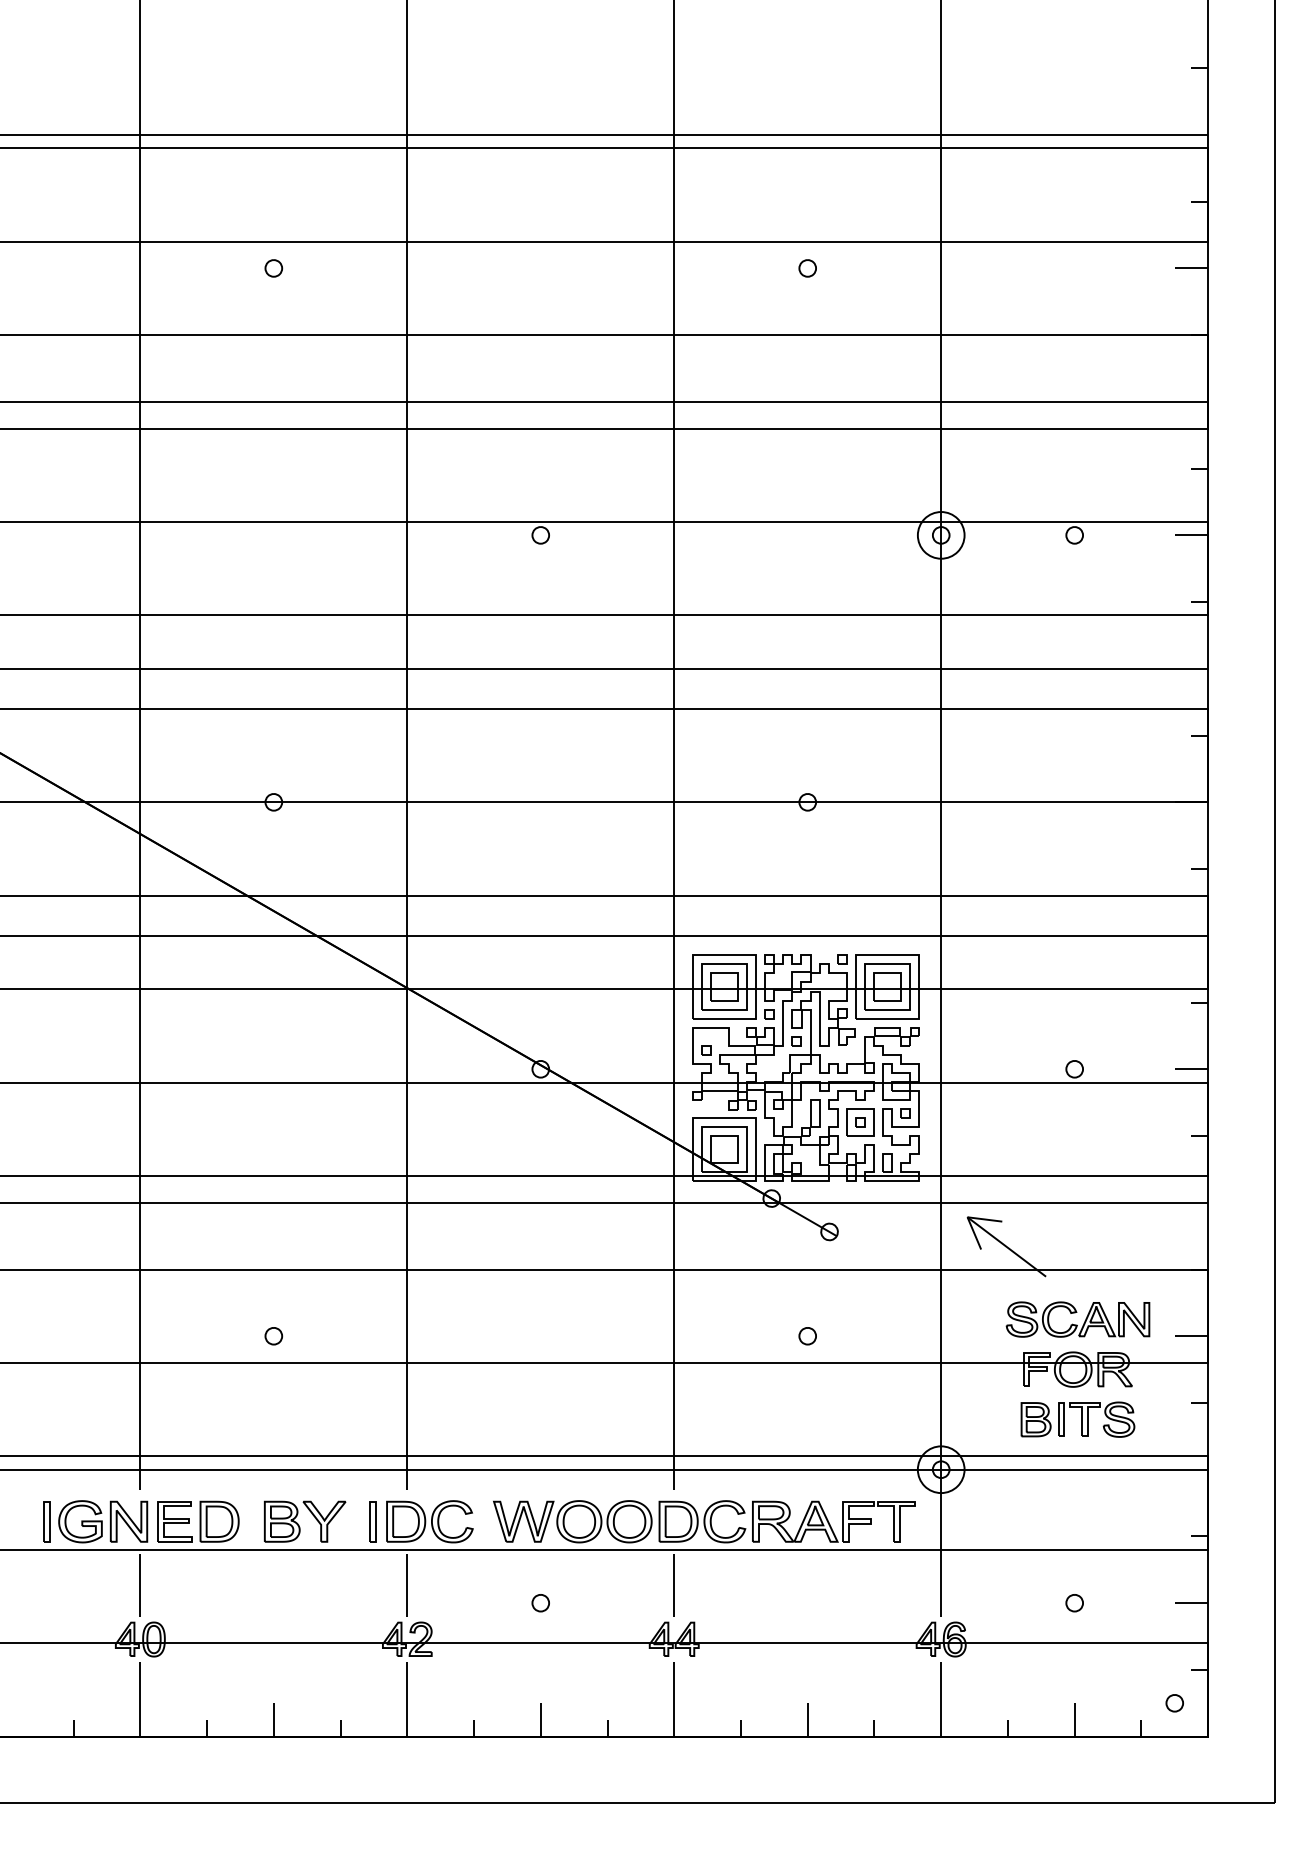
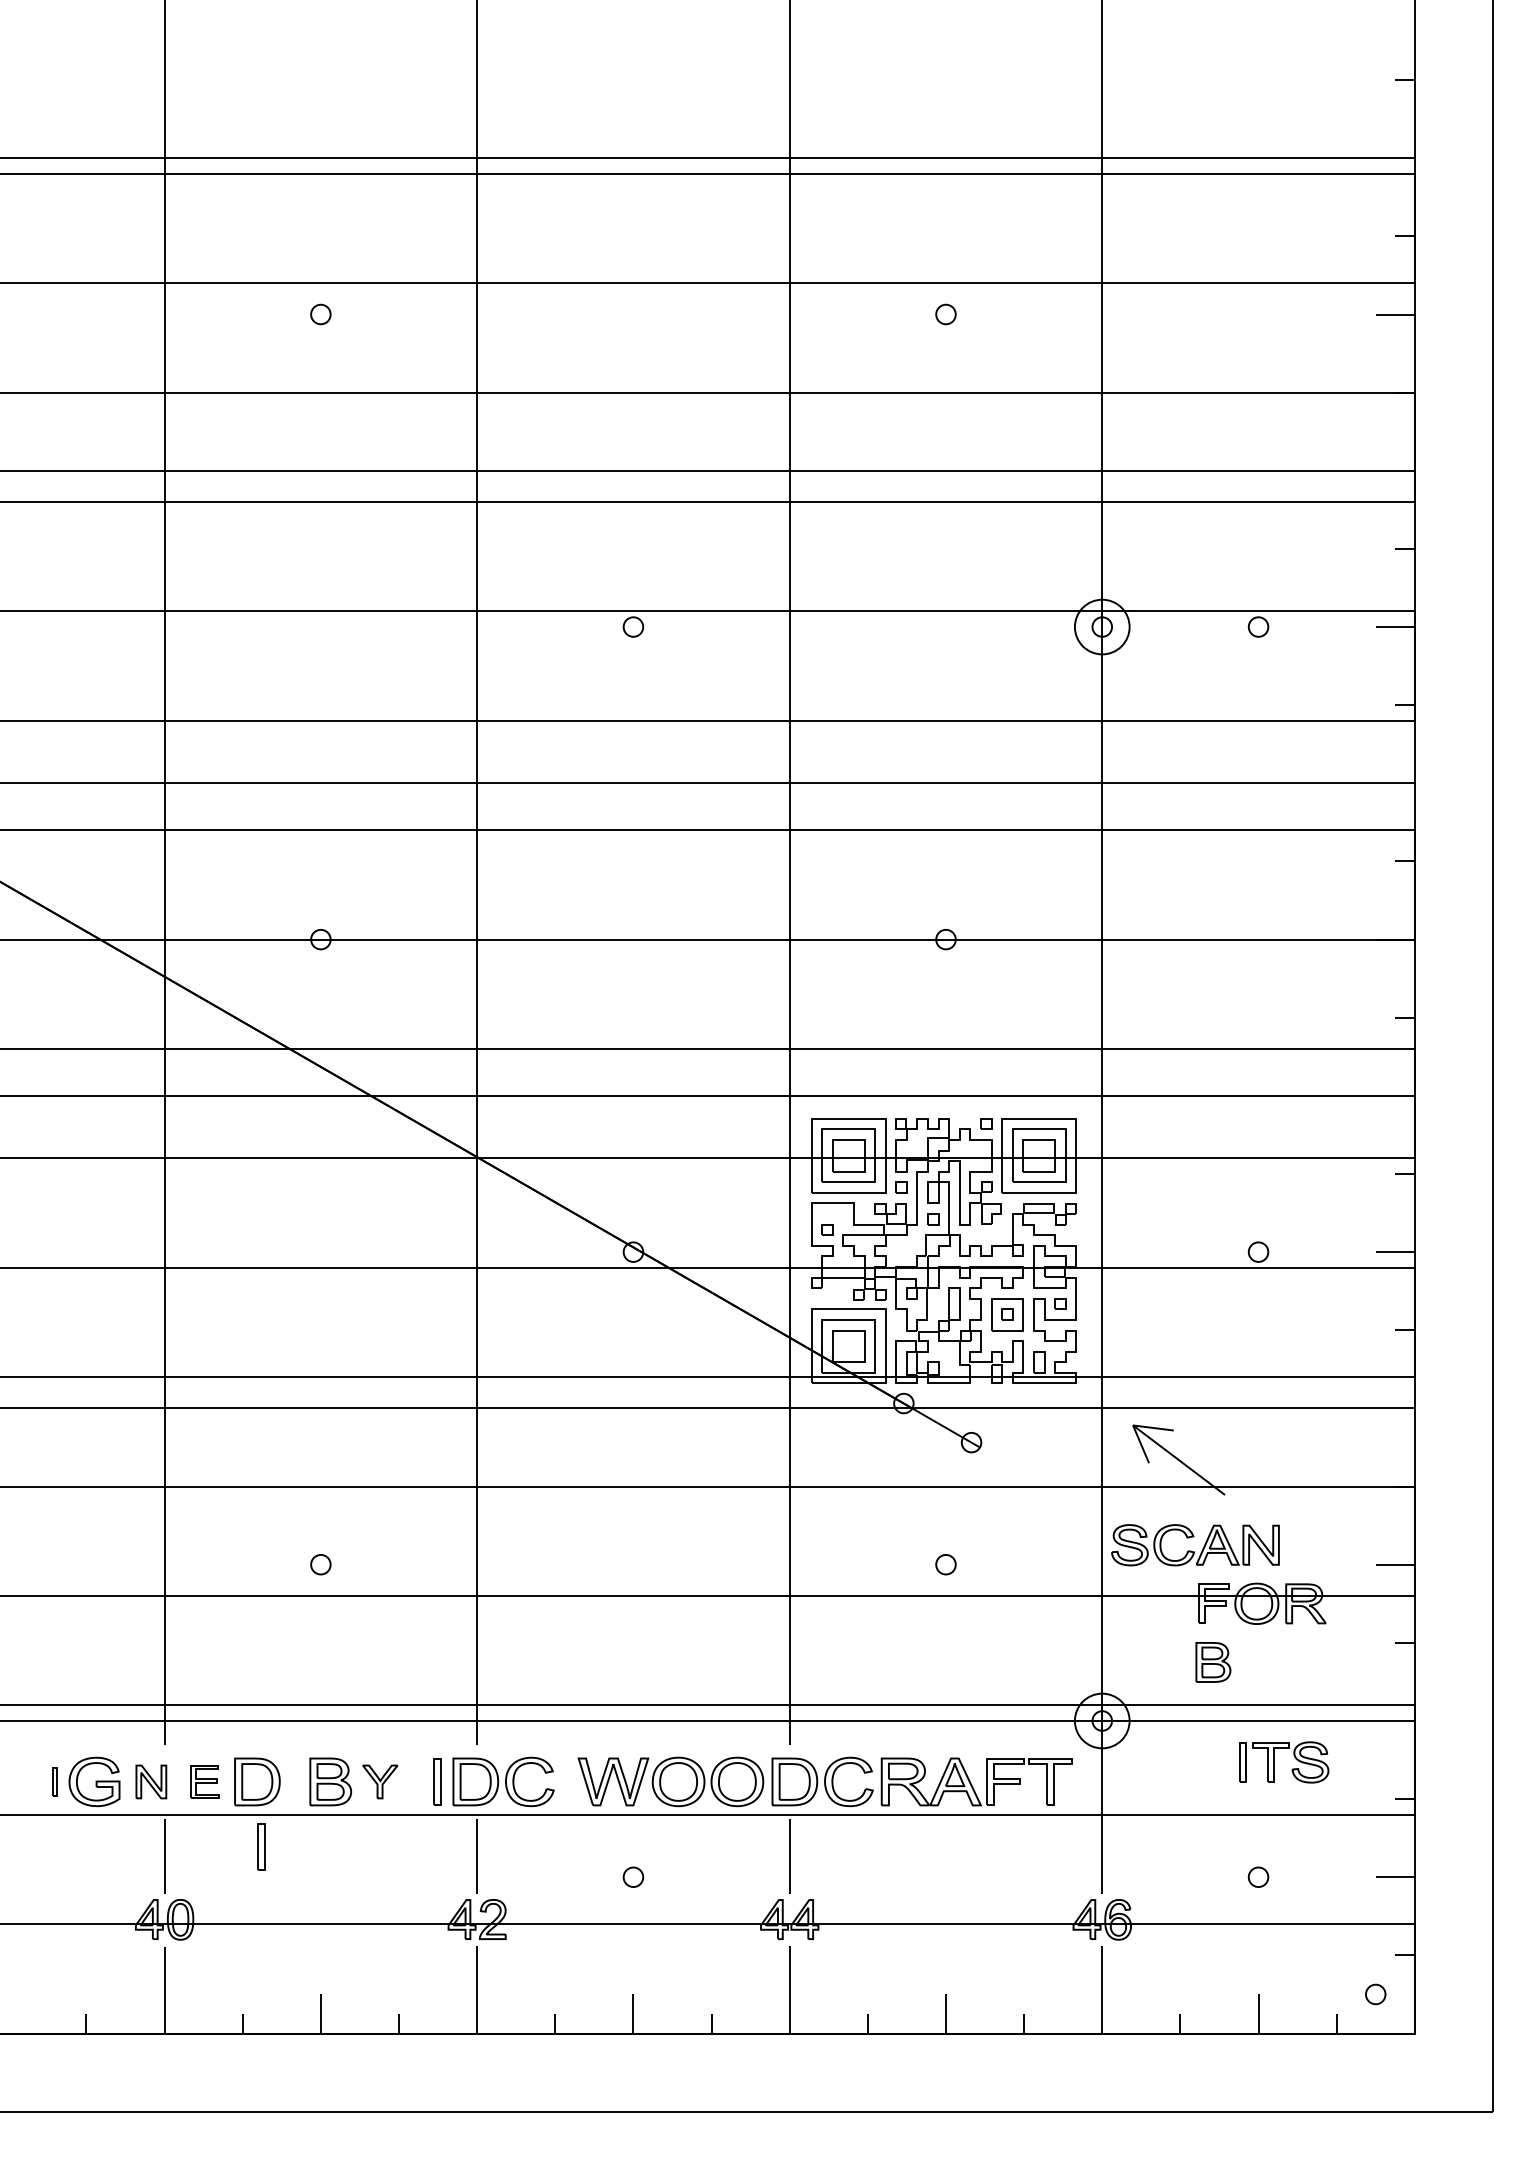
part: (1077, 1324) -> (1194, 1551), moved
part: (1102, 1425) -> (1291, 1769), moved
part: (47, 1521) -> (55, 1781), size x0.6
part: (129, 1521) -> (151, 1781), size x0.7
part: (174, 1521) -> (204, 1781), size x0.7
part: (324, 1521) -> (380, 1781), size x0.7
part: (223, 1576) -> (261, 1846), added

